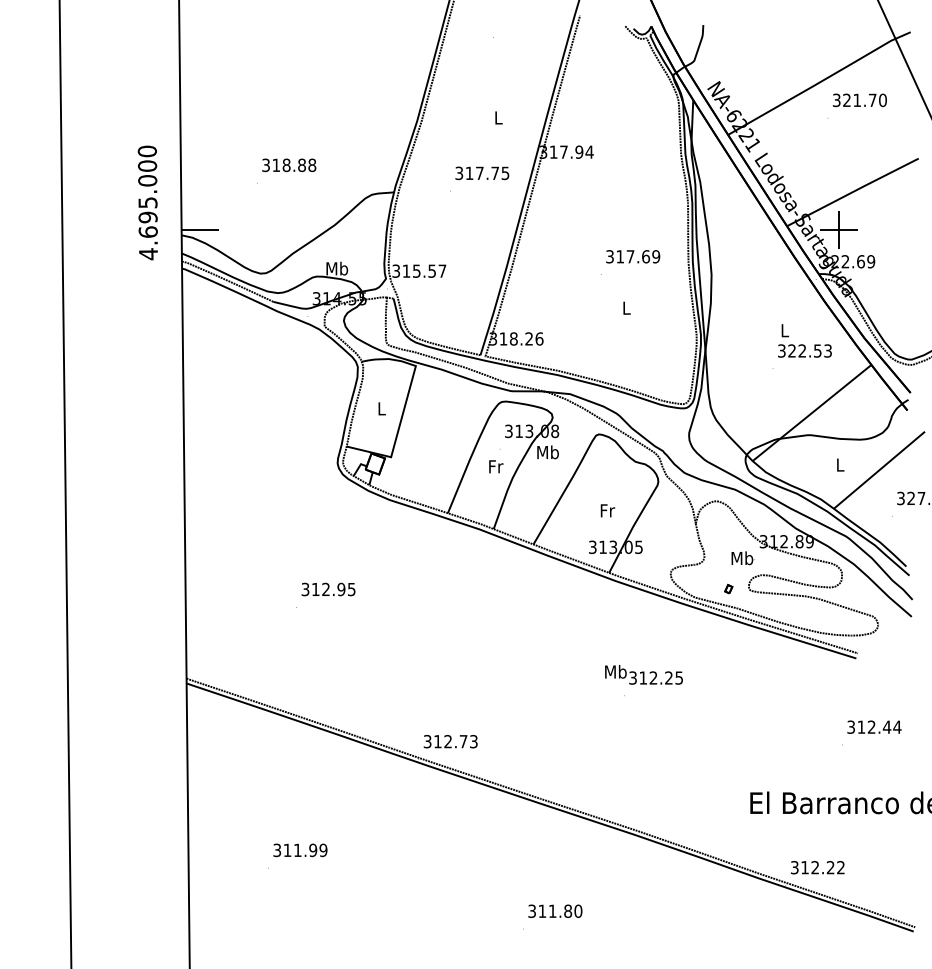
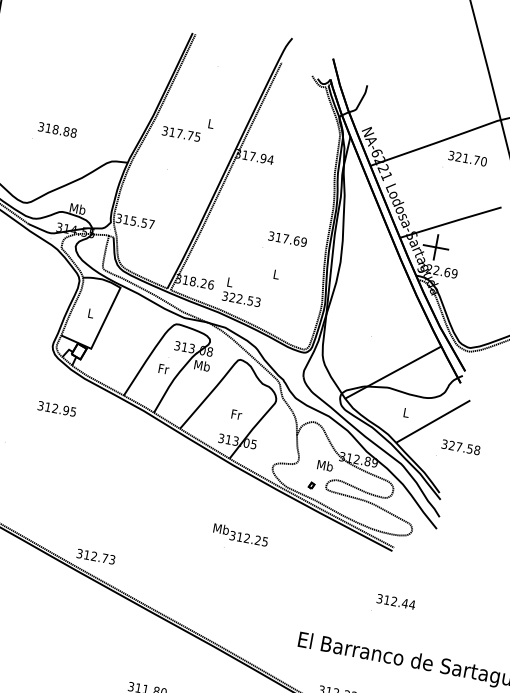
text: (482, 173) -> (181, 134), moved
text: (804, 340) -> (242, 291), moved
text: (328, 589) -> (57, 408), moved

